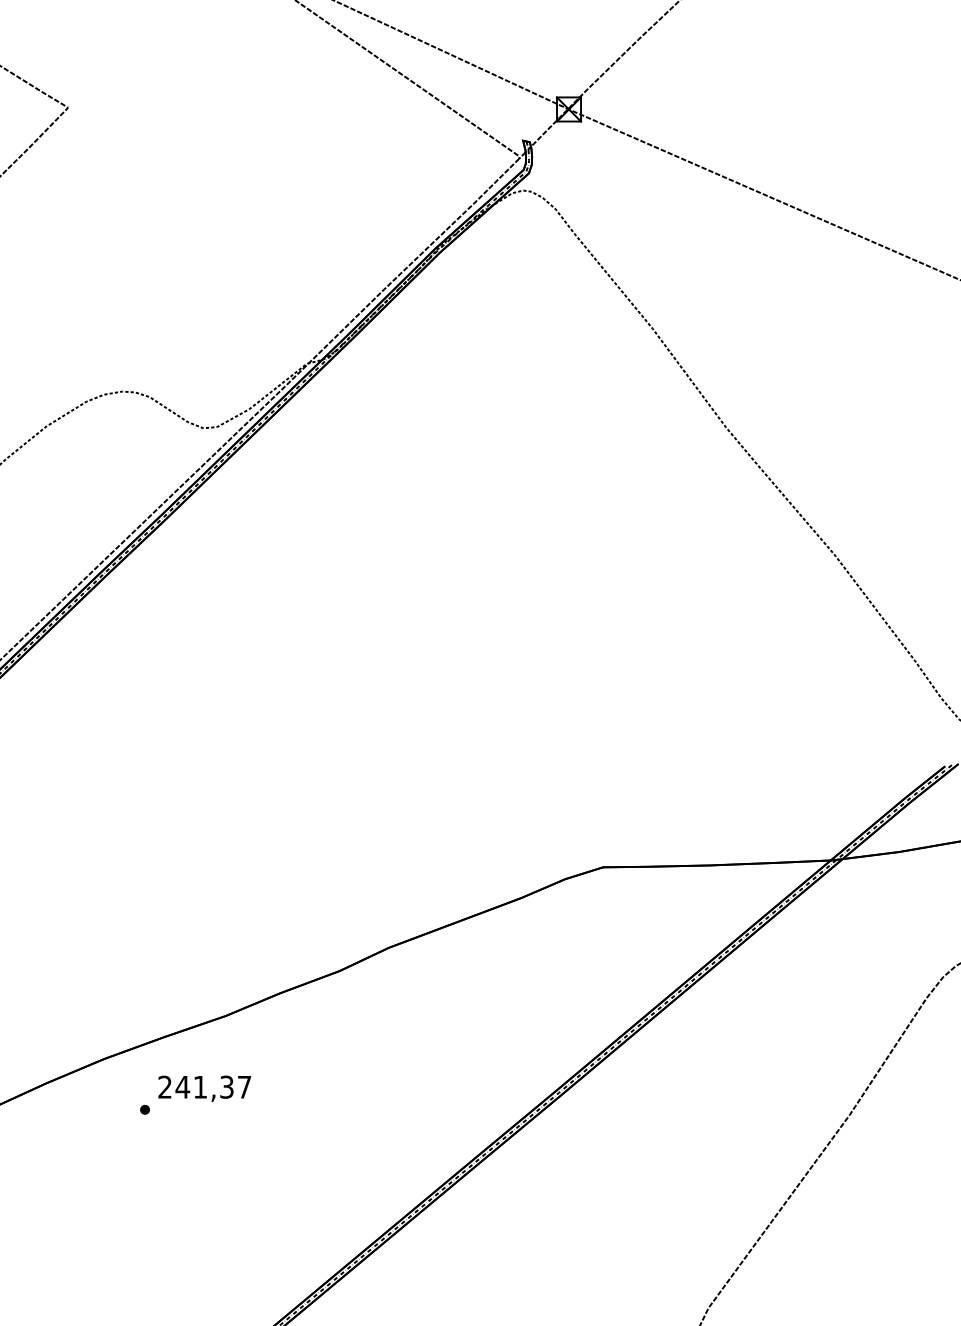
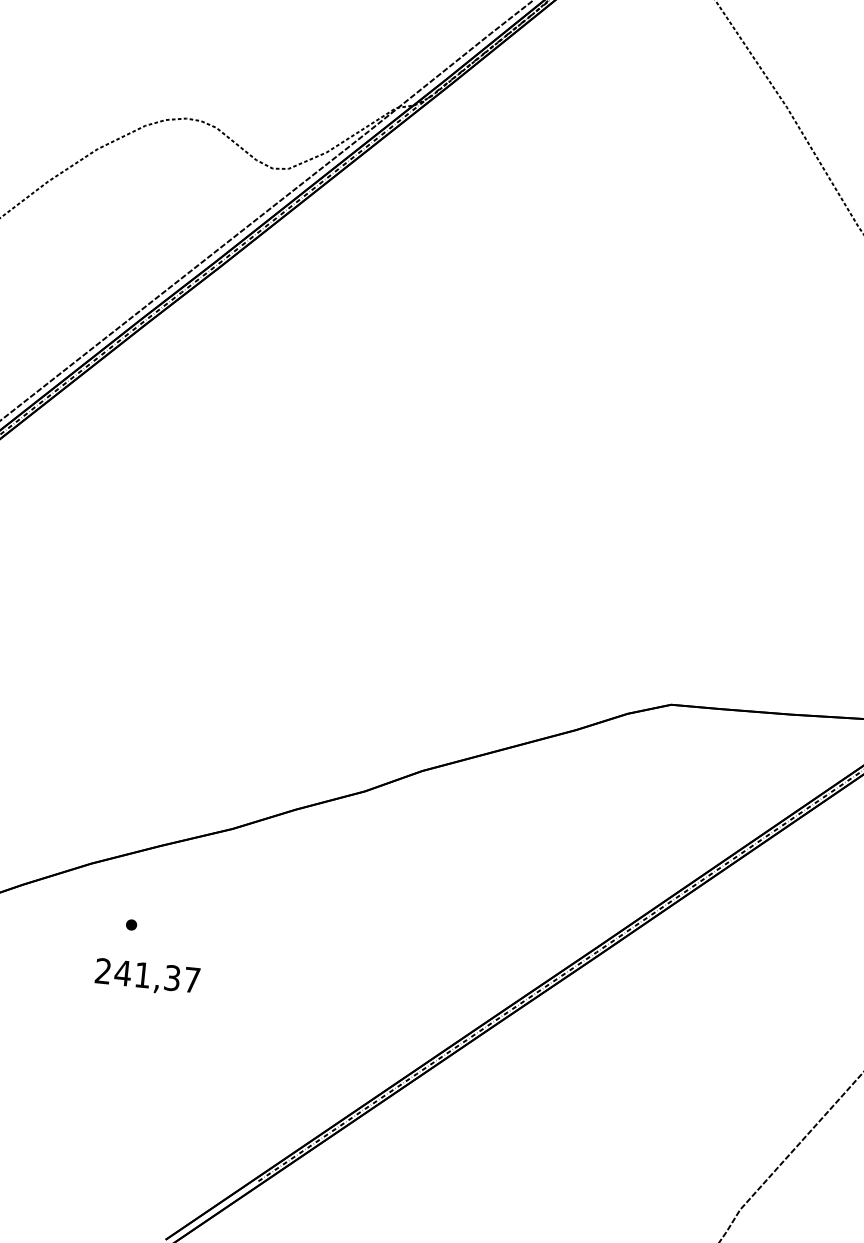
text: (204, 1088) -> (147, 977), moved

